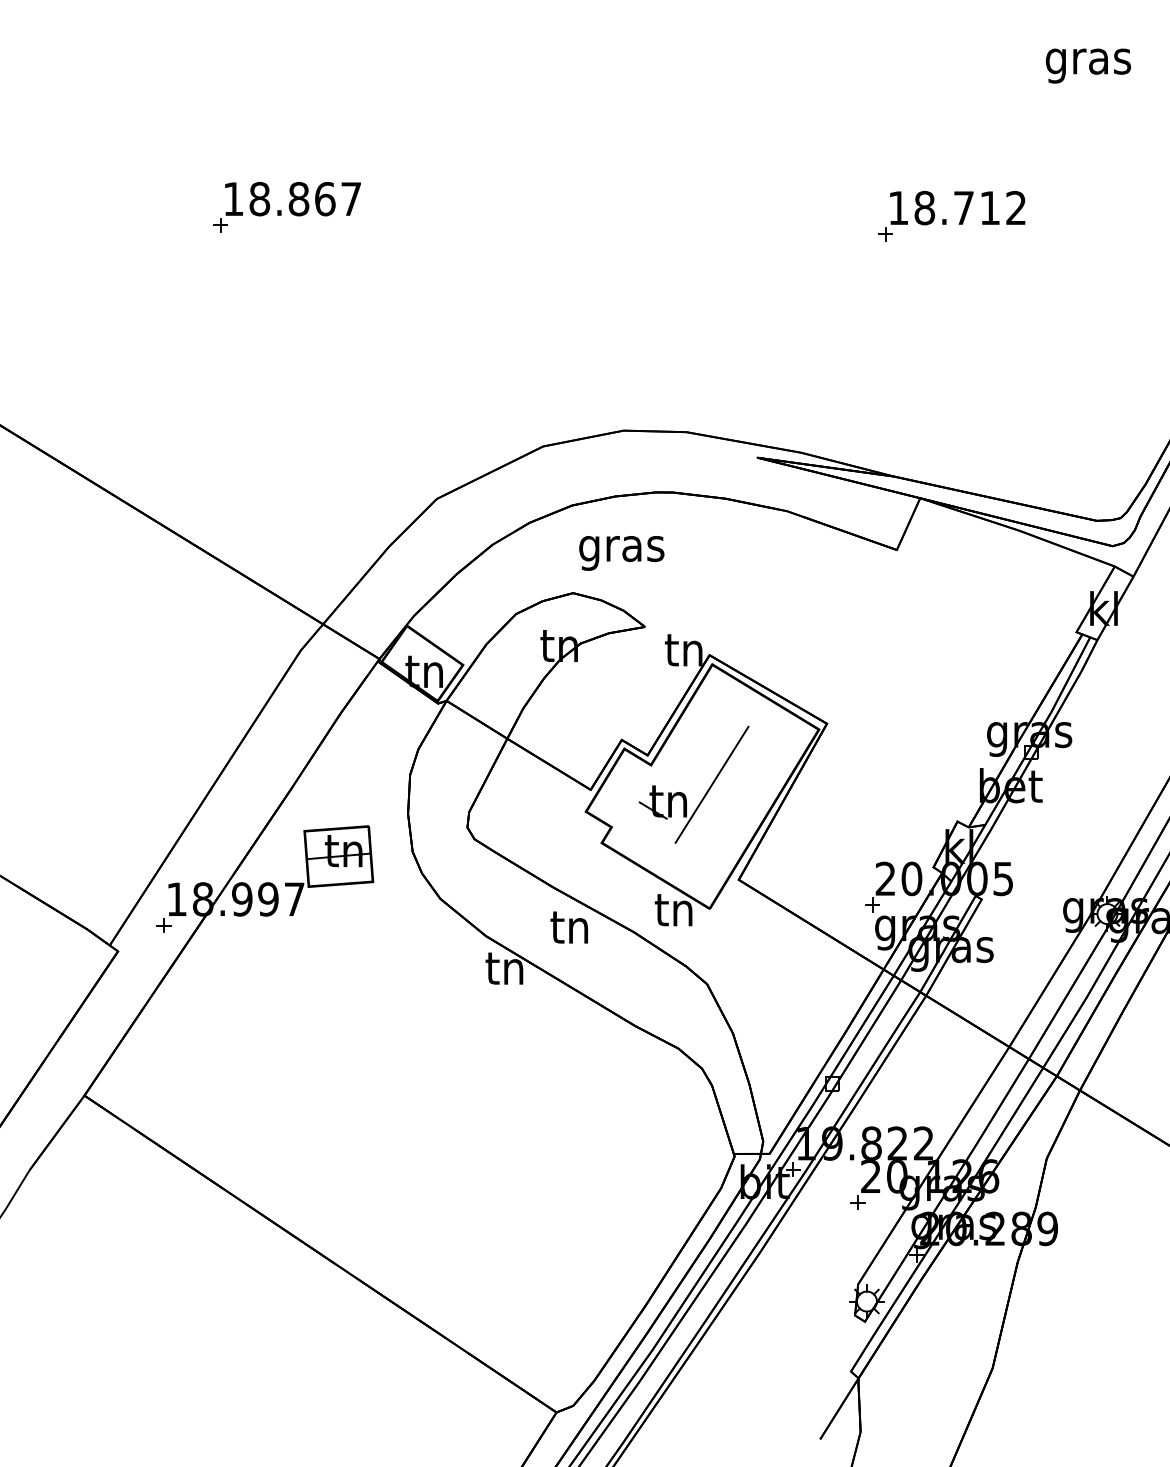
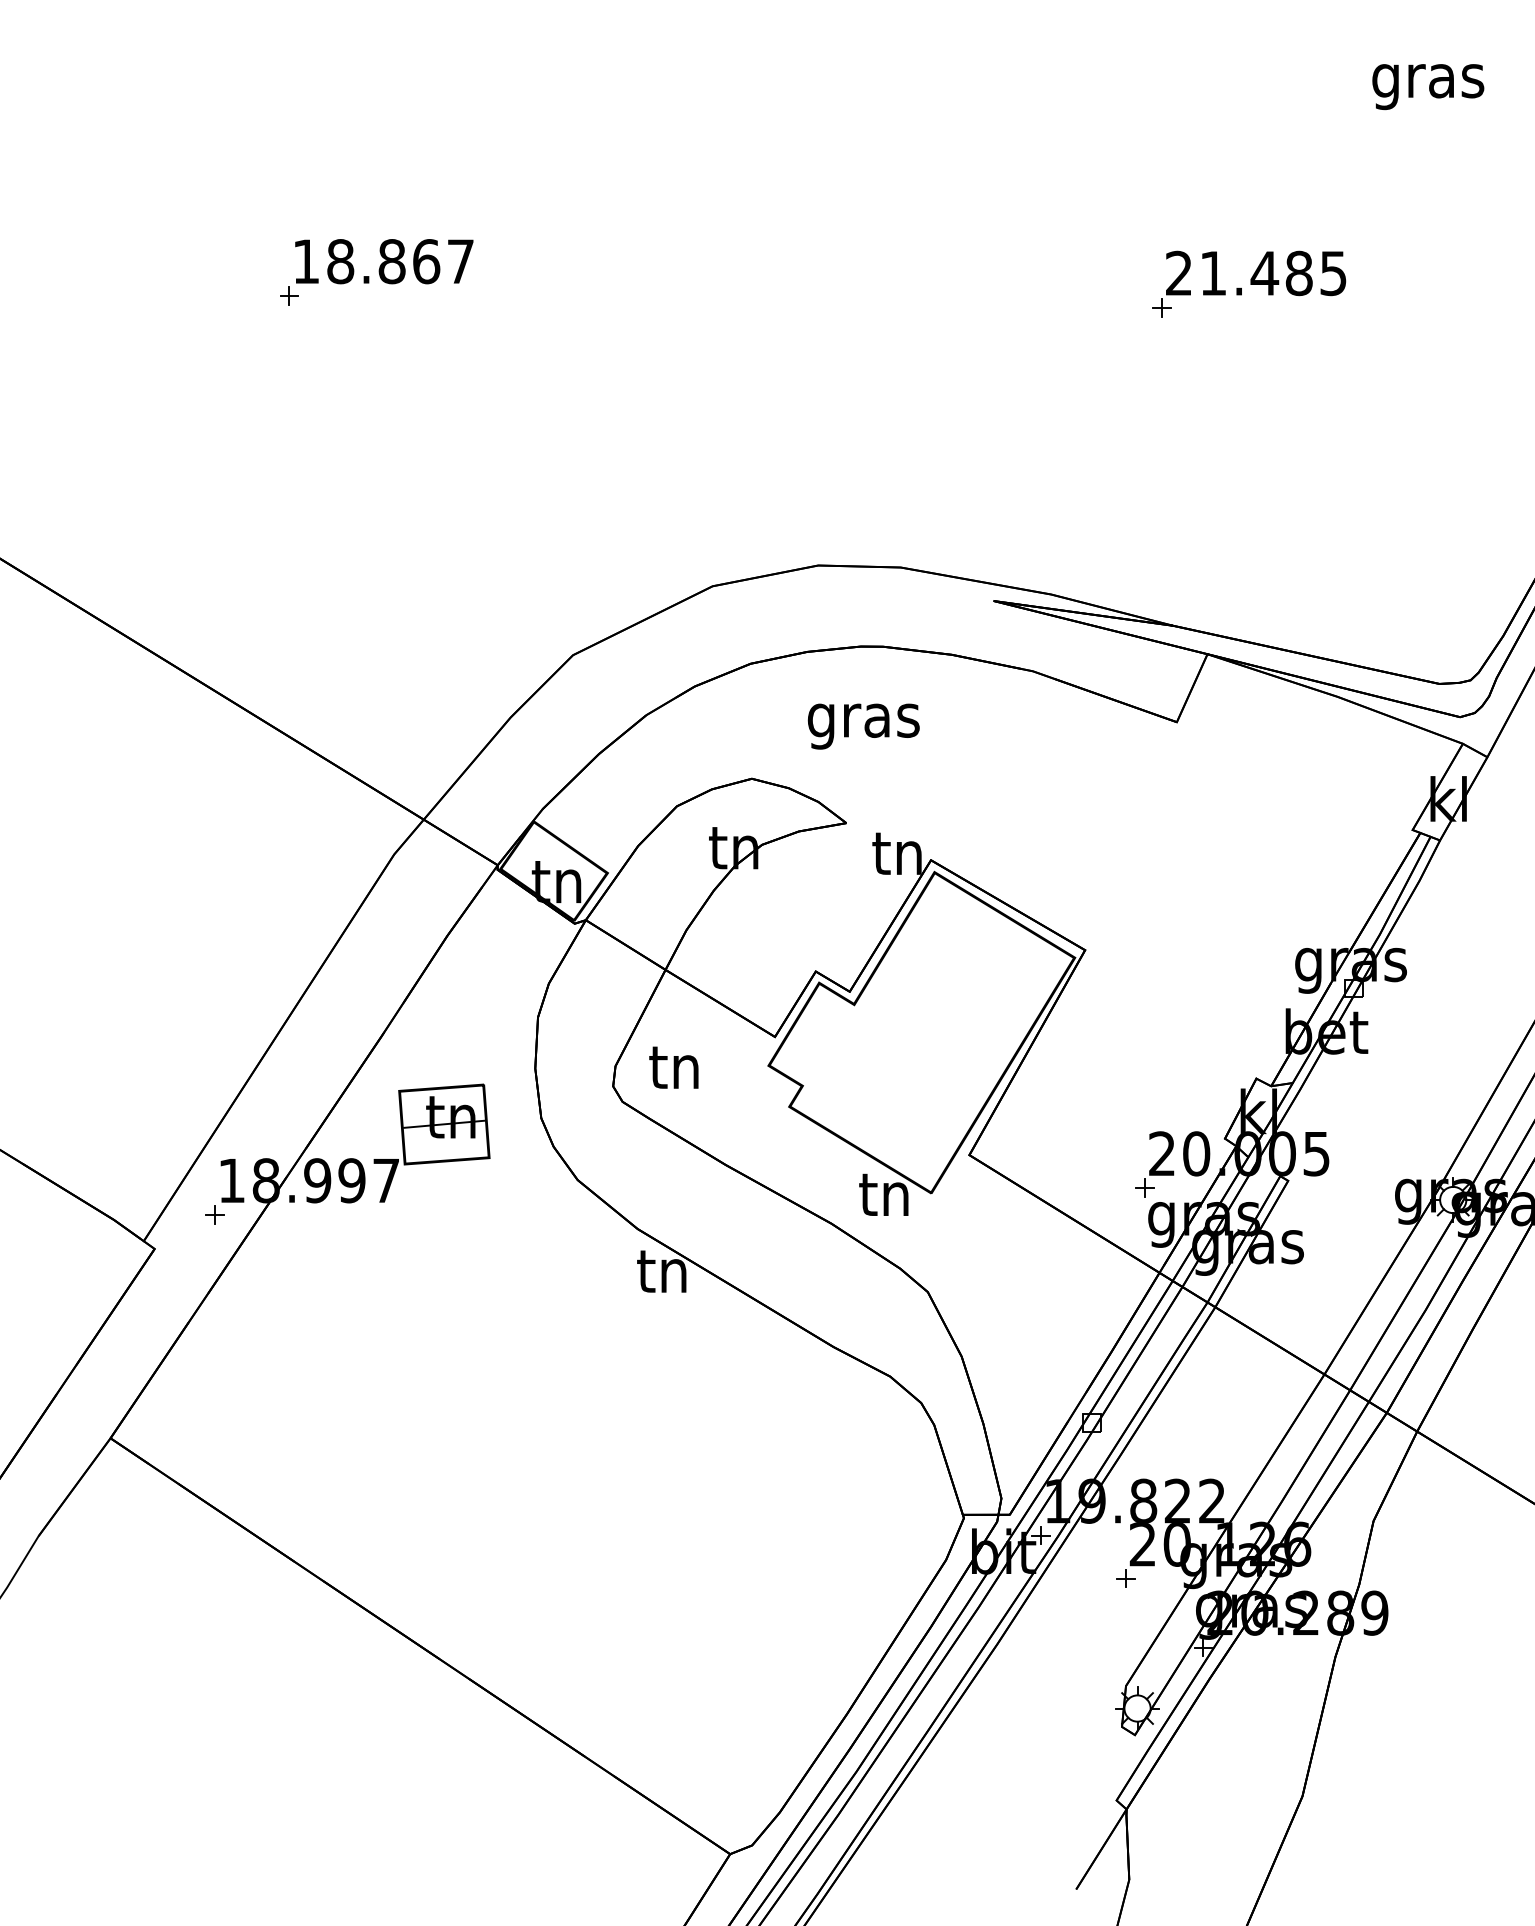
text: (957, 208) -> (1256, 273), 18.712 -> 21.485
text: (621, 553) -> (863, 726), moved
part: (684, 794) -> (898, 1042), removed
text: (569, 927) -> (673, 1067), moved

